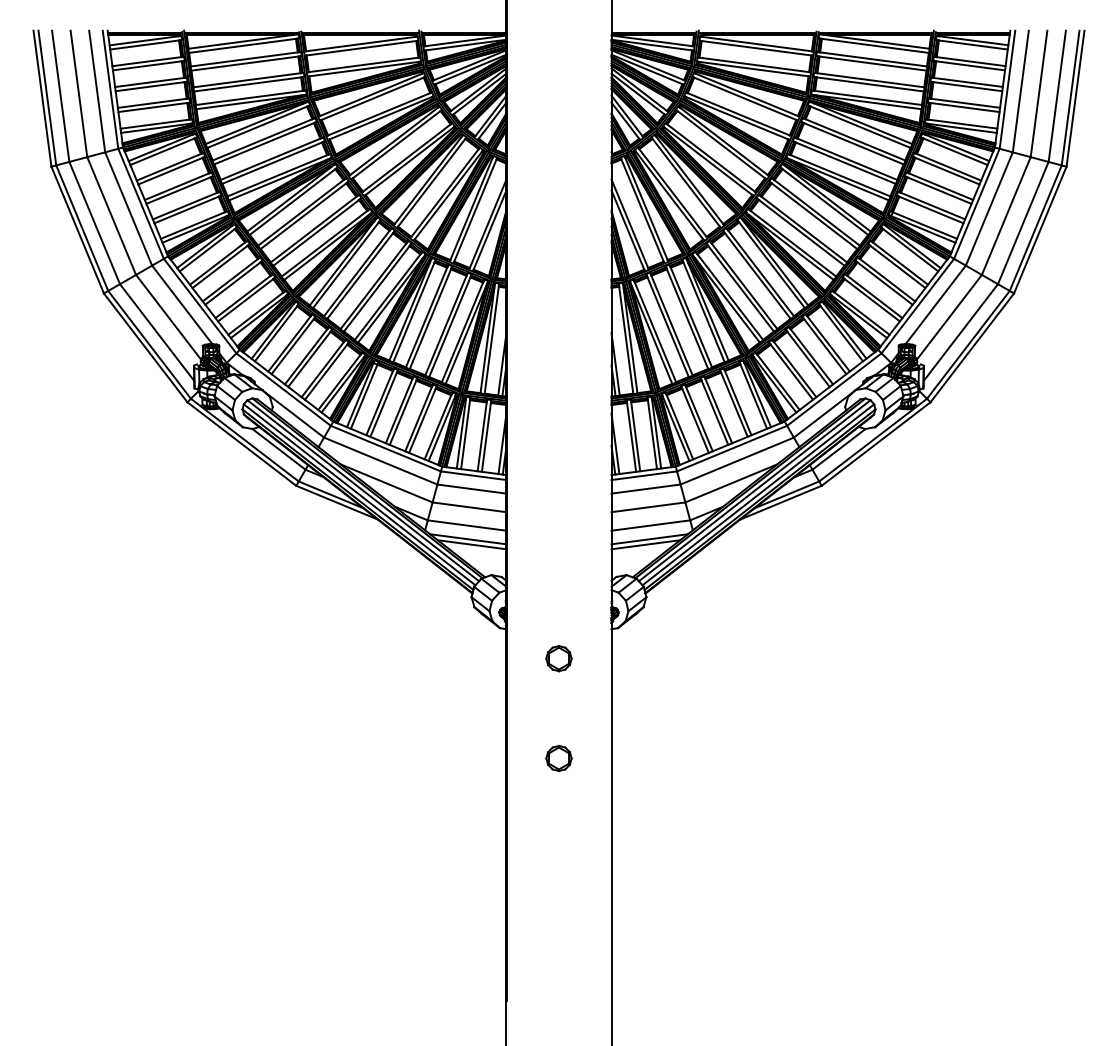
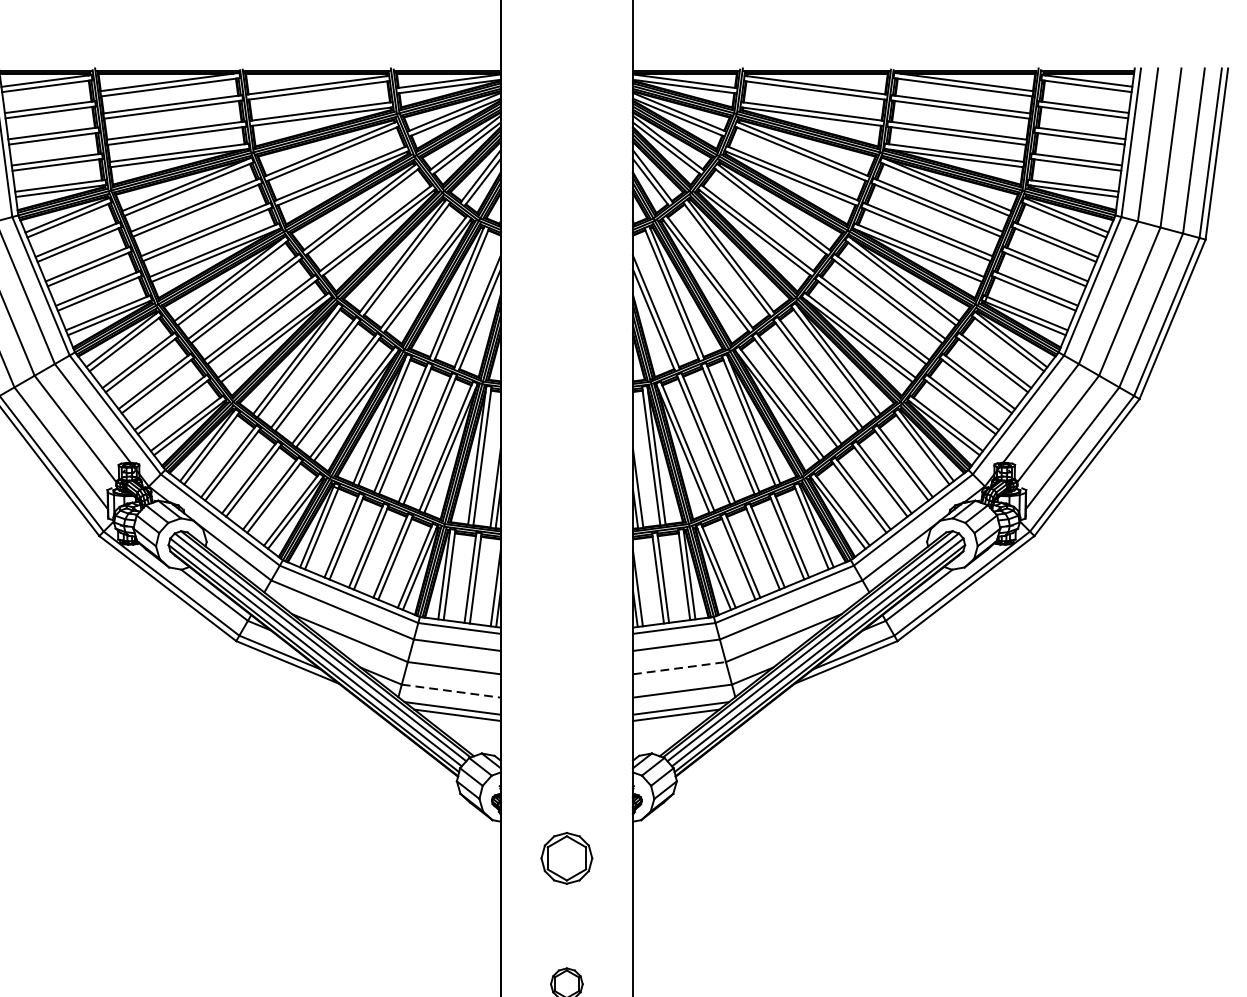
line: (648, 507) -> (679, 668), solid -> dashed
line: (467, 525) -> (451, 691), solid -> dashed
part: (558, 658) -> (566, 858), size x1.6

